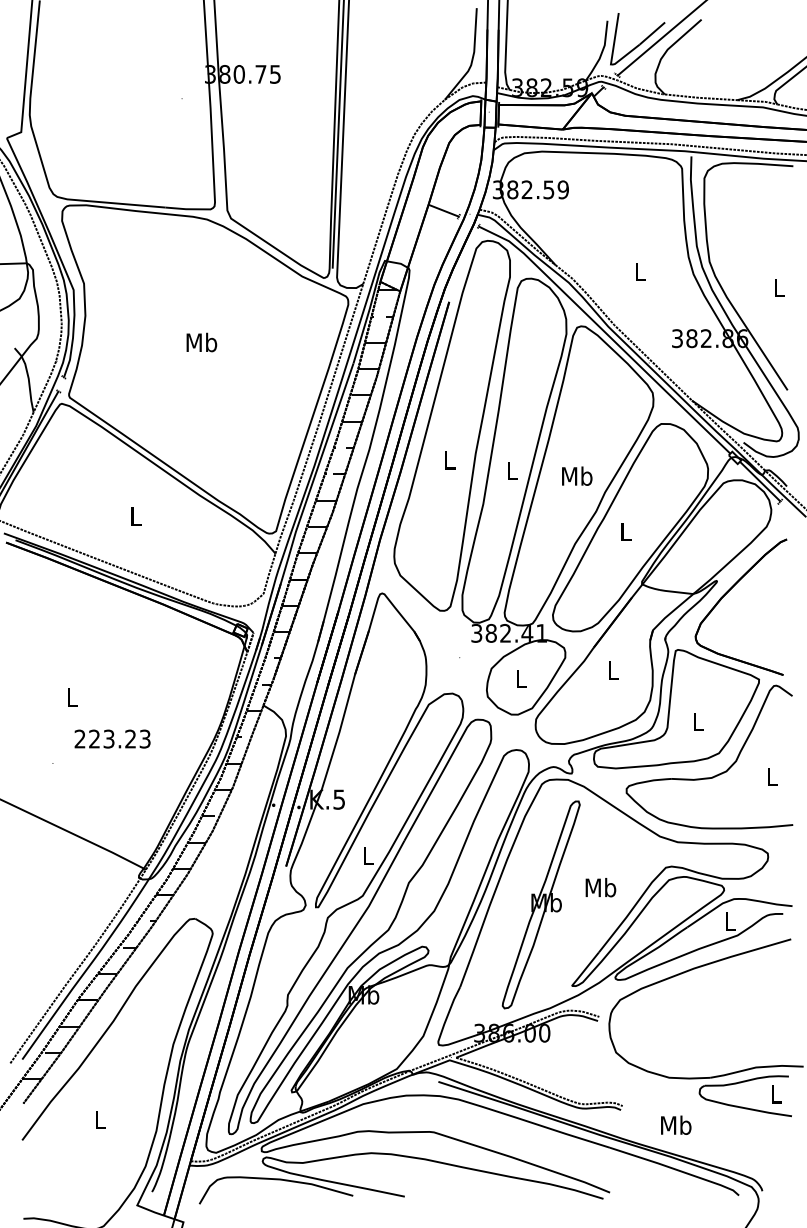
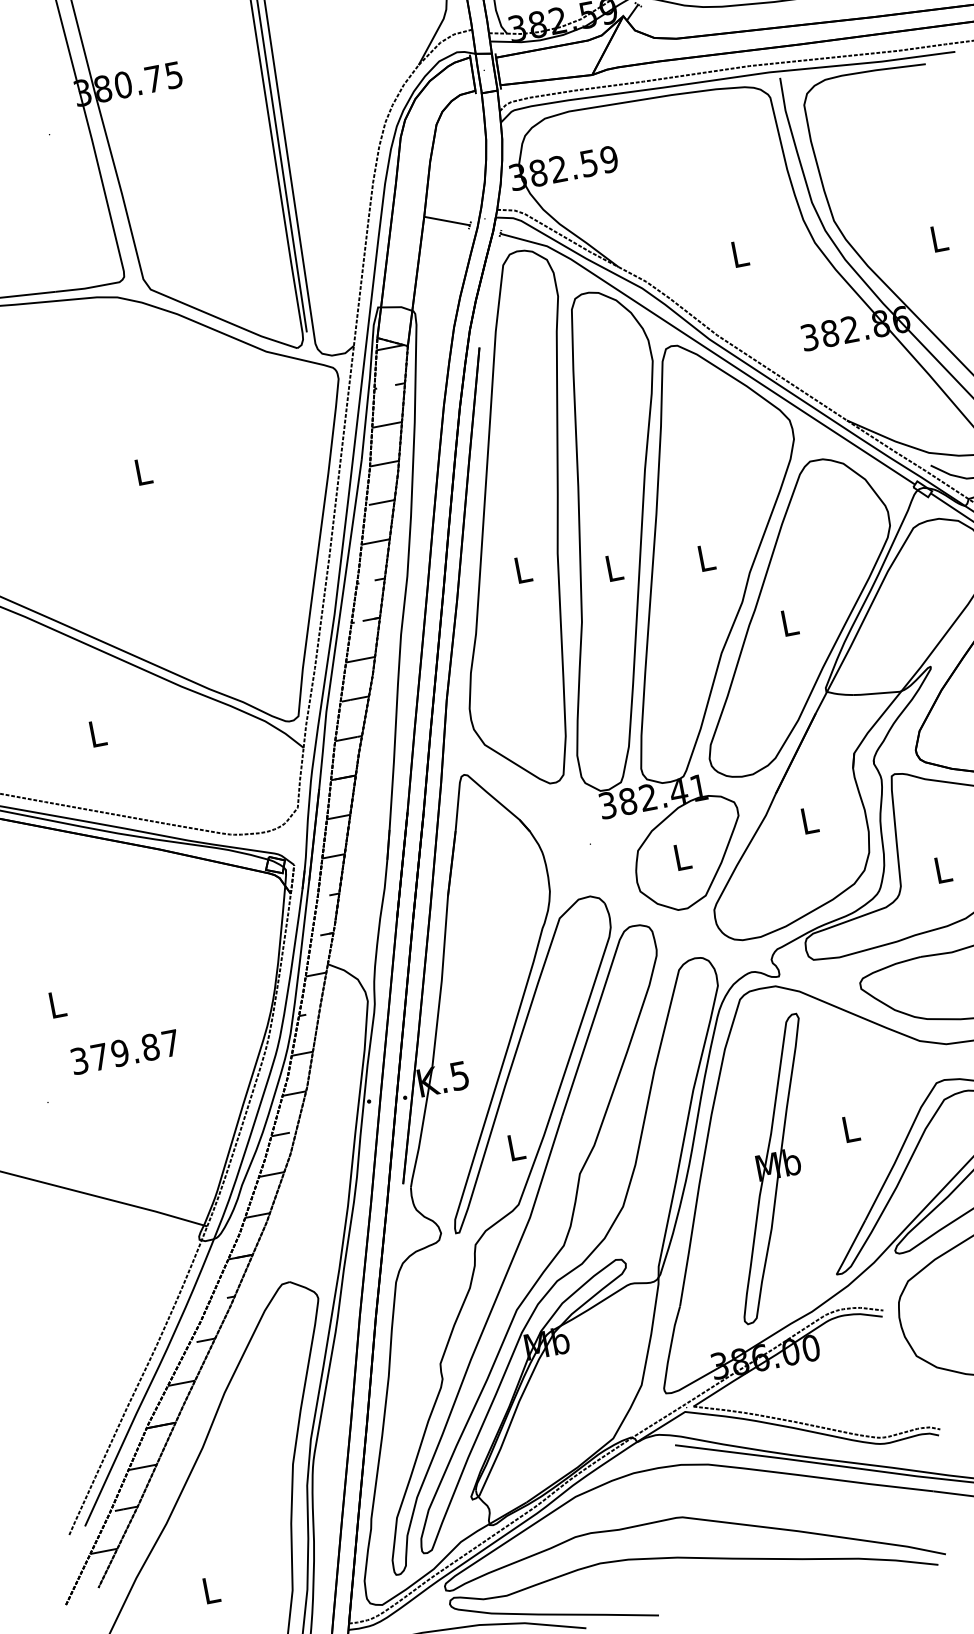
text: (201, 342) -> (142, 471), Mb -> L
text: (577, 475) -> (706, 556), Mb -> L
text: (112, 738) -> (124, 1051), 223.23 -> 379.87
text: (600, 887) -> (850, 1128), Mb -> L

